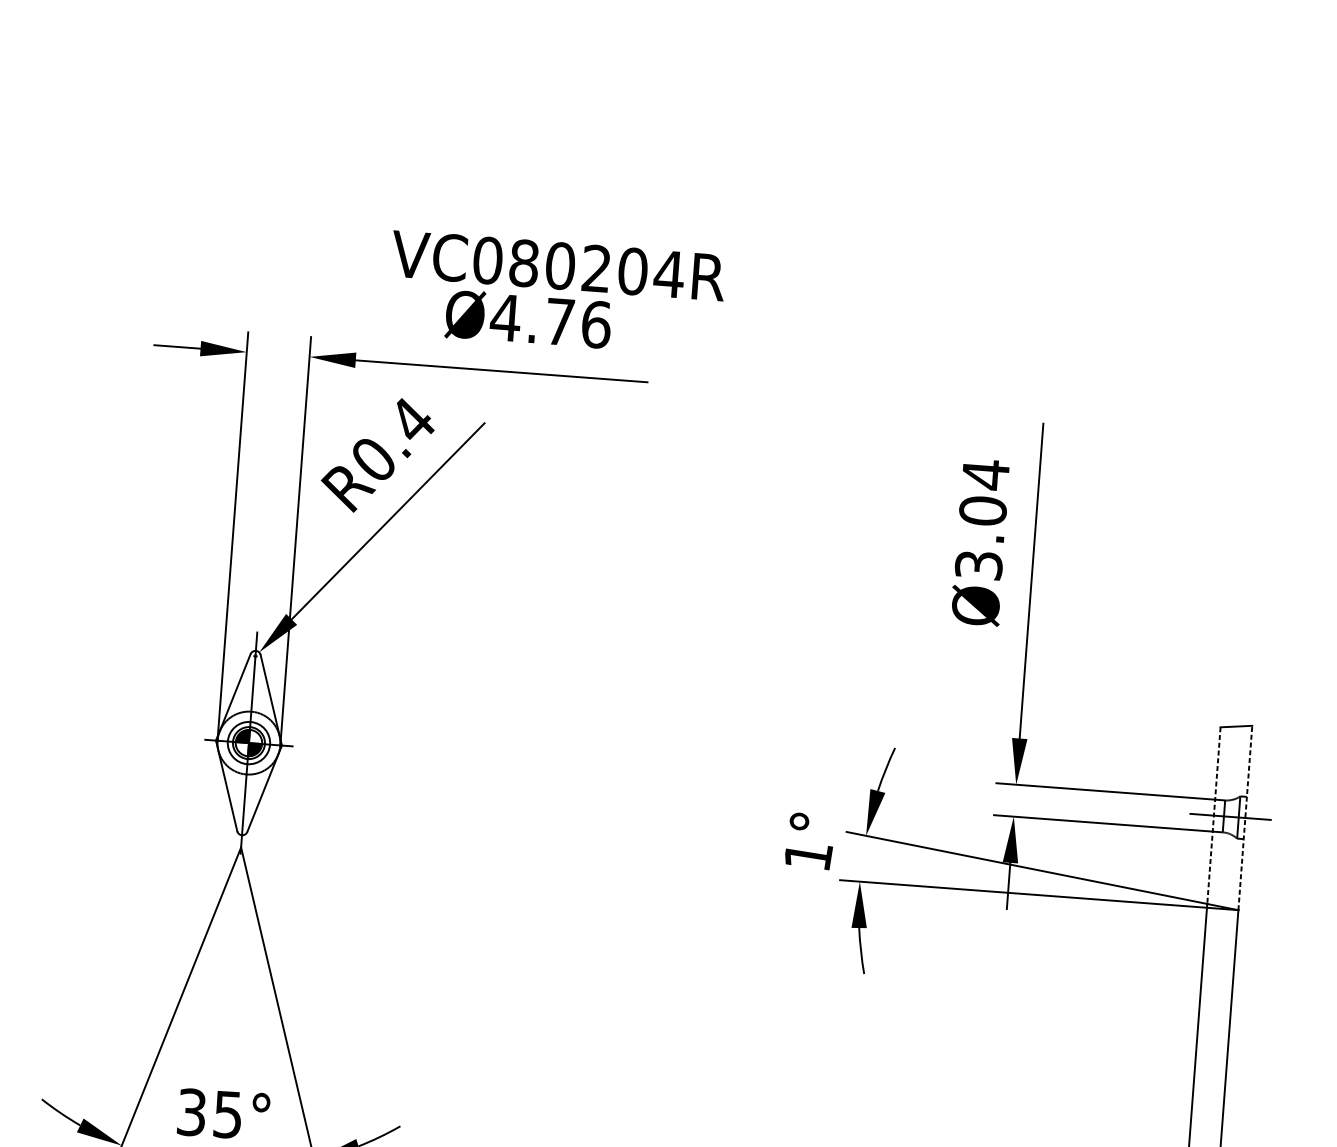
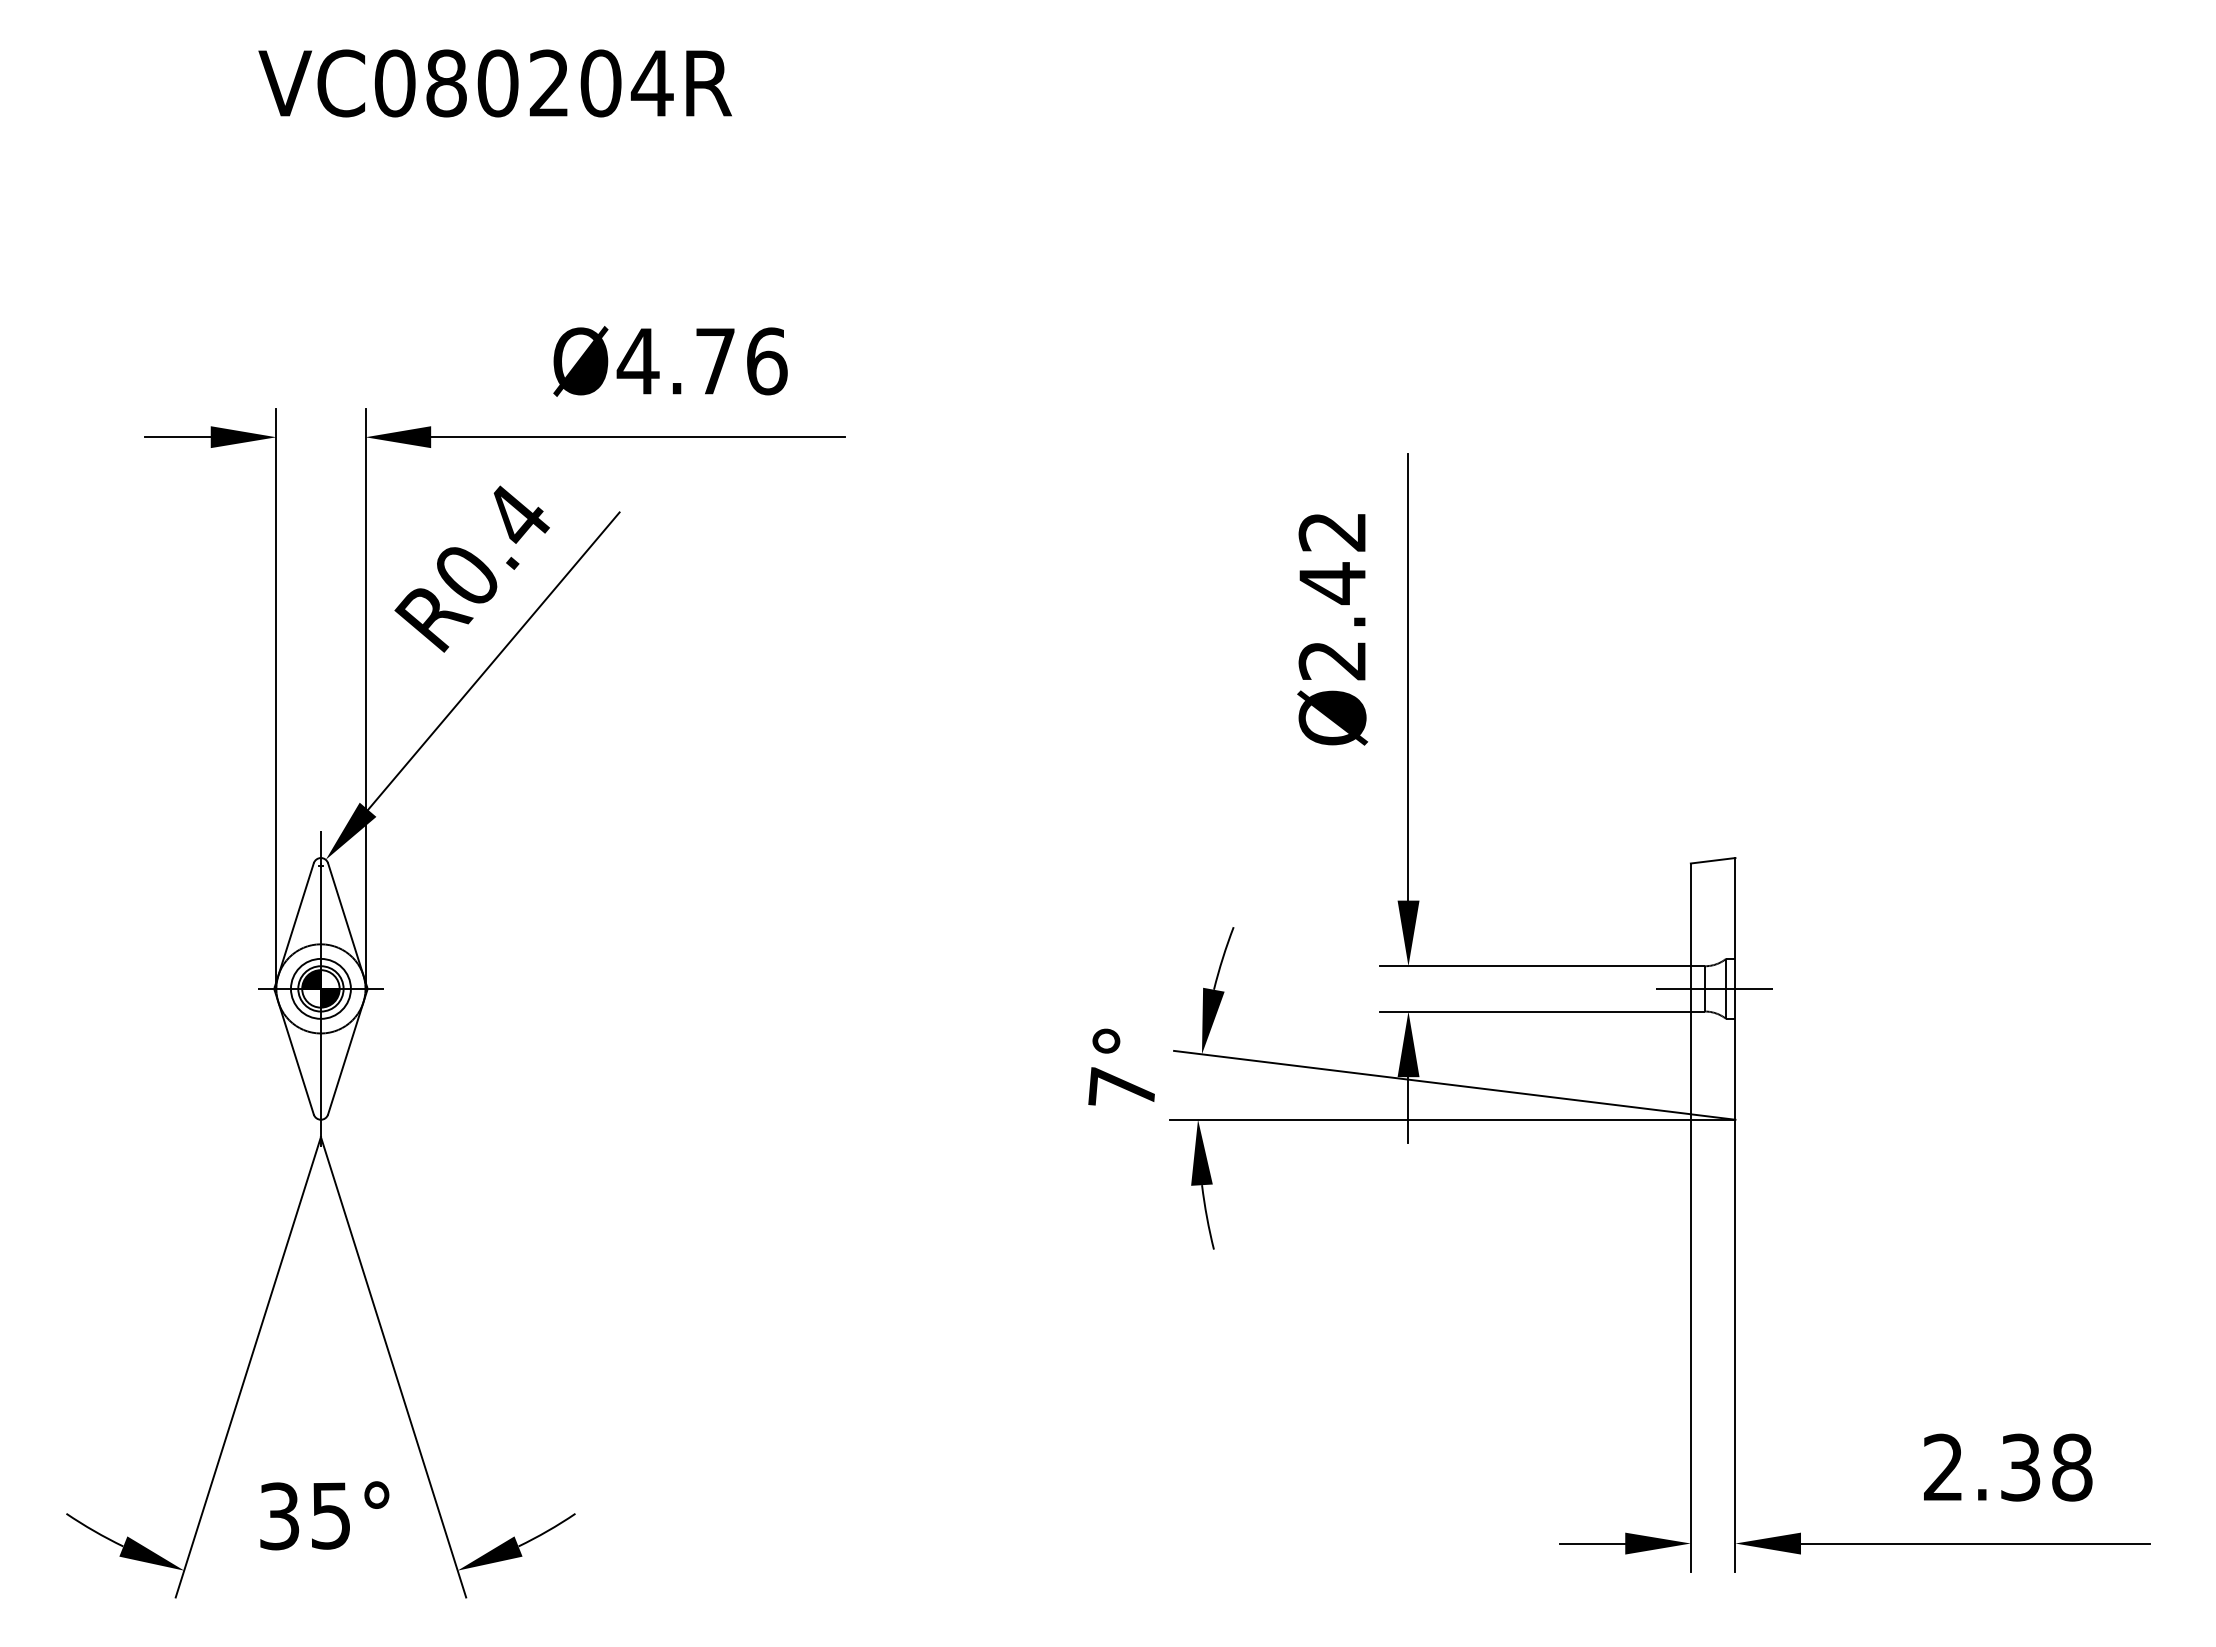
text: (557, 265) -> (494, 83), moved
text: (982, 519) -> (1332, 595), Ø3.04 -> Ø2.42
line: (1213, 816) -> (1690, 989), dashed -> solid
line: (1245, 817) -> (1735, 988), dashed -> solid
text: (808, 854) -> (1122, 1086), 1° -> 7°

